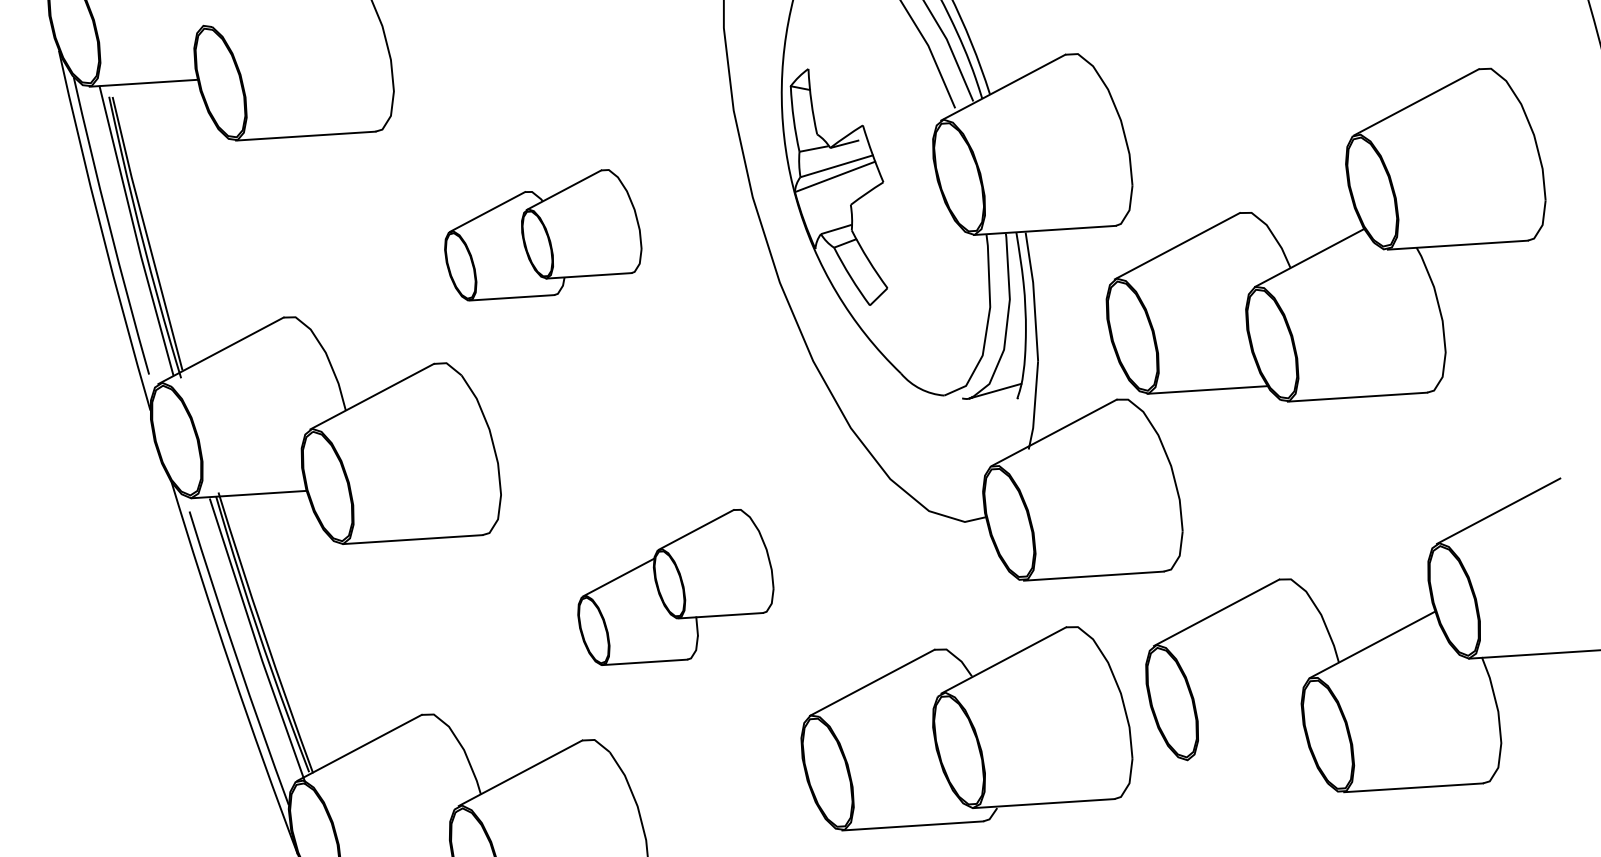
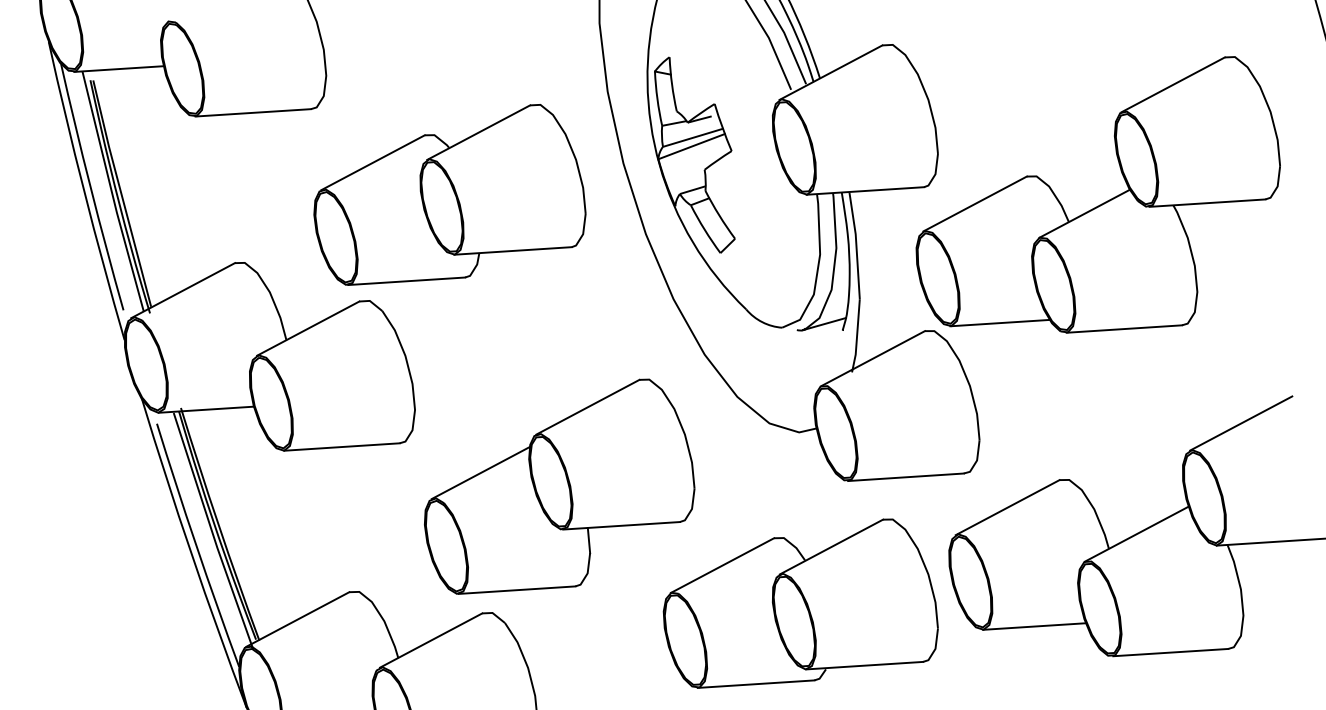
part: (542, 234) -> (449, 194), size x1.67
part: (675, 587) -> (559, 486), size x1.67
line: (1249, 756) -> (1034, 626), added

